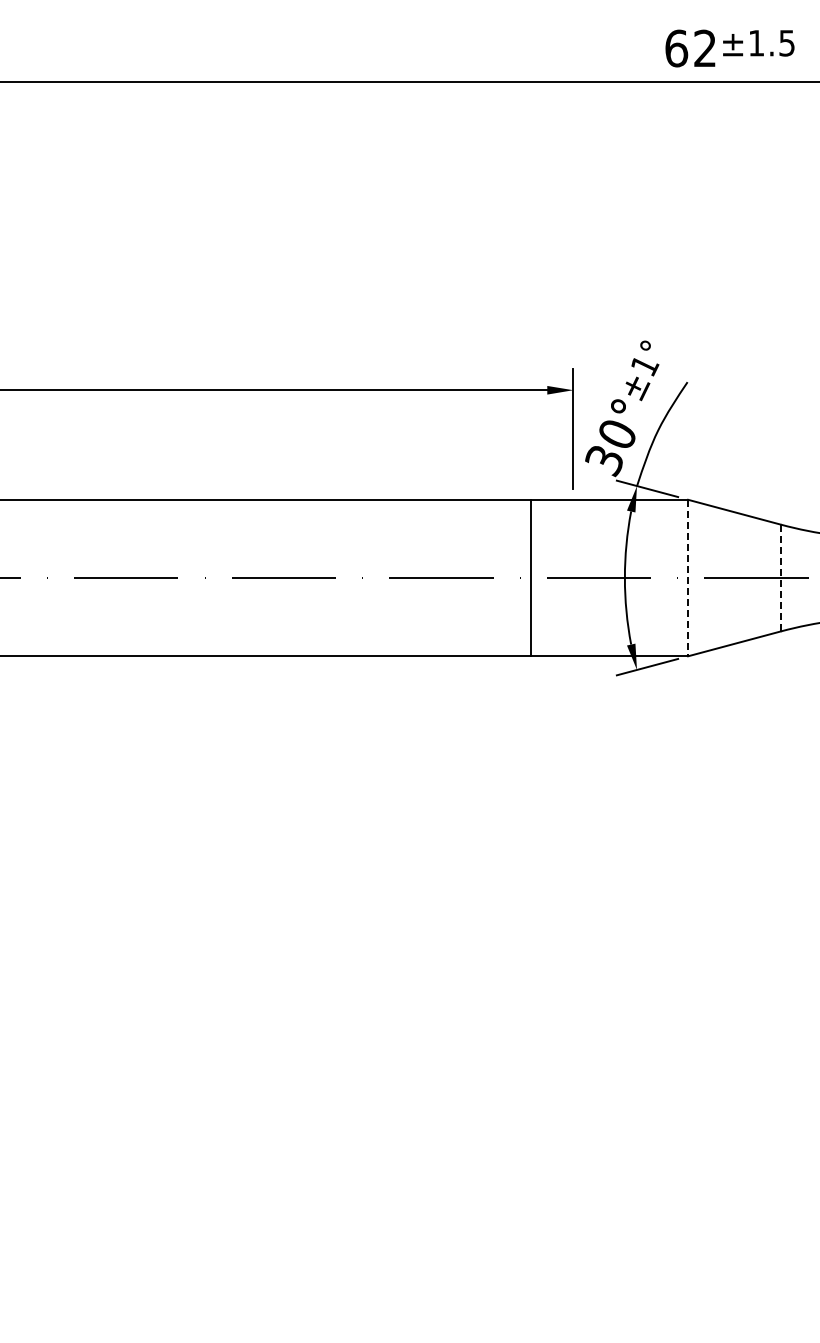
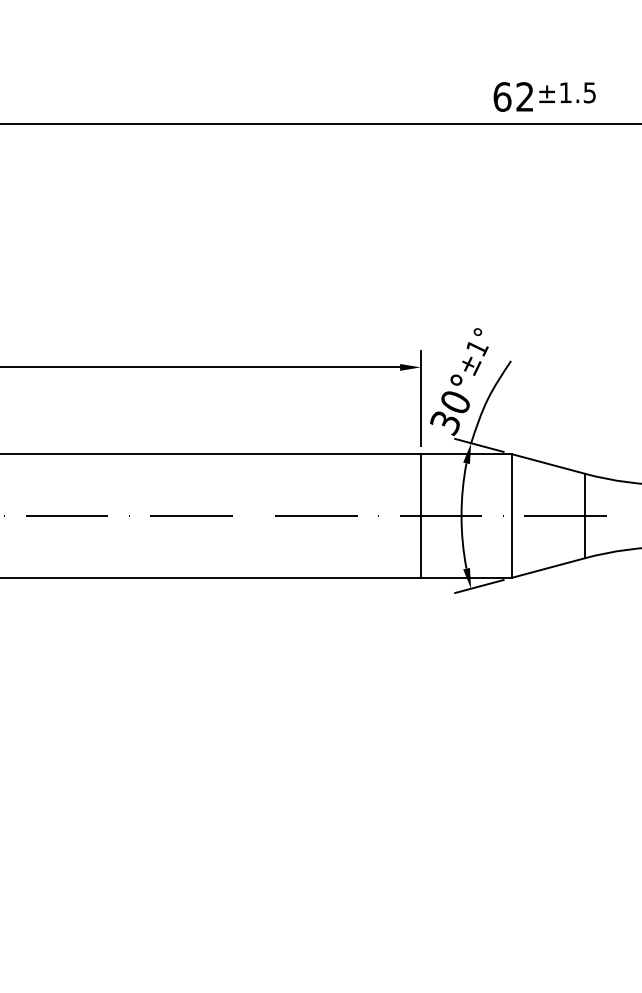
line: (531, 577) -> (420, 515), moved
line: (688, 578) -> (511, 516), dashed -> solid
line: (781, 578) -> (585, 516), dashed -> solid

